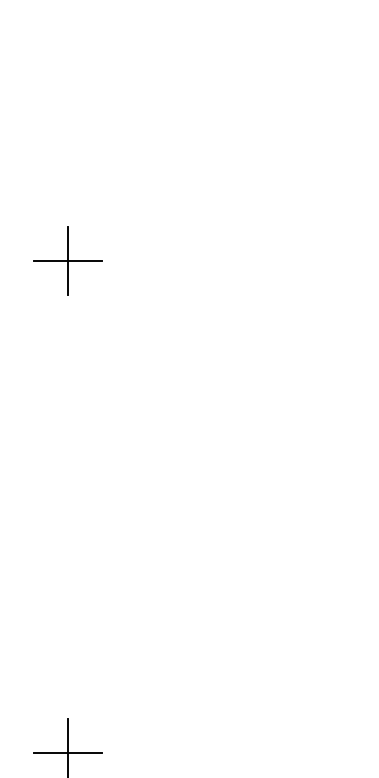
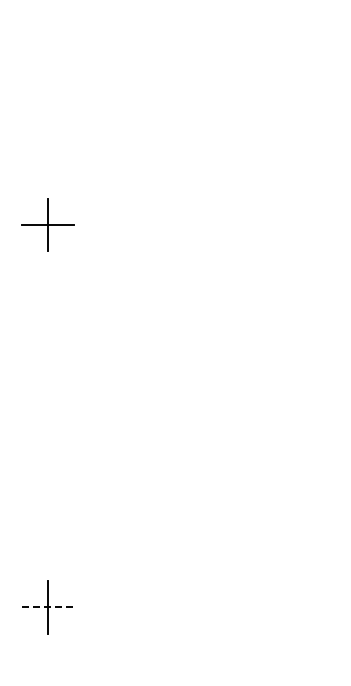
line: (68, 753) -> (48, 607), solid -> dashed

